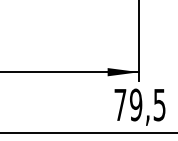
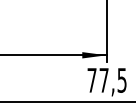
text: (136, 104) -> (104, 80), 79,5 -> 77,5

